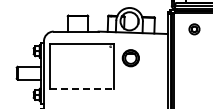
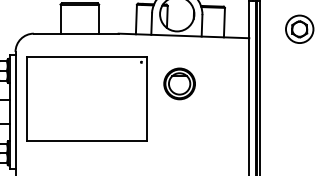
part: (194, 29) -> (299, 29), size x1.43
line: (81, 88) -> (86, 141), dashed -> solid

